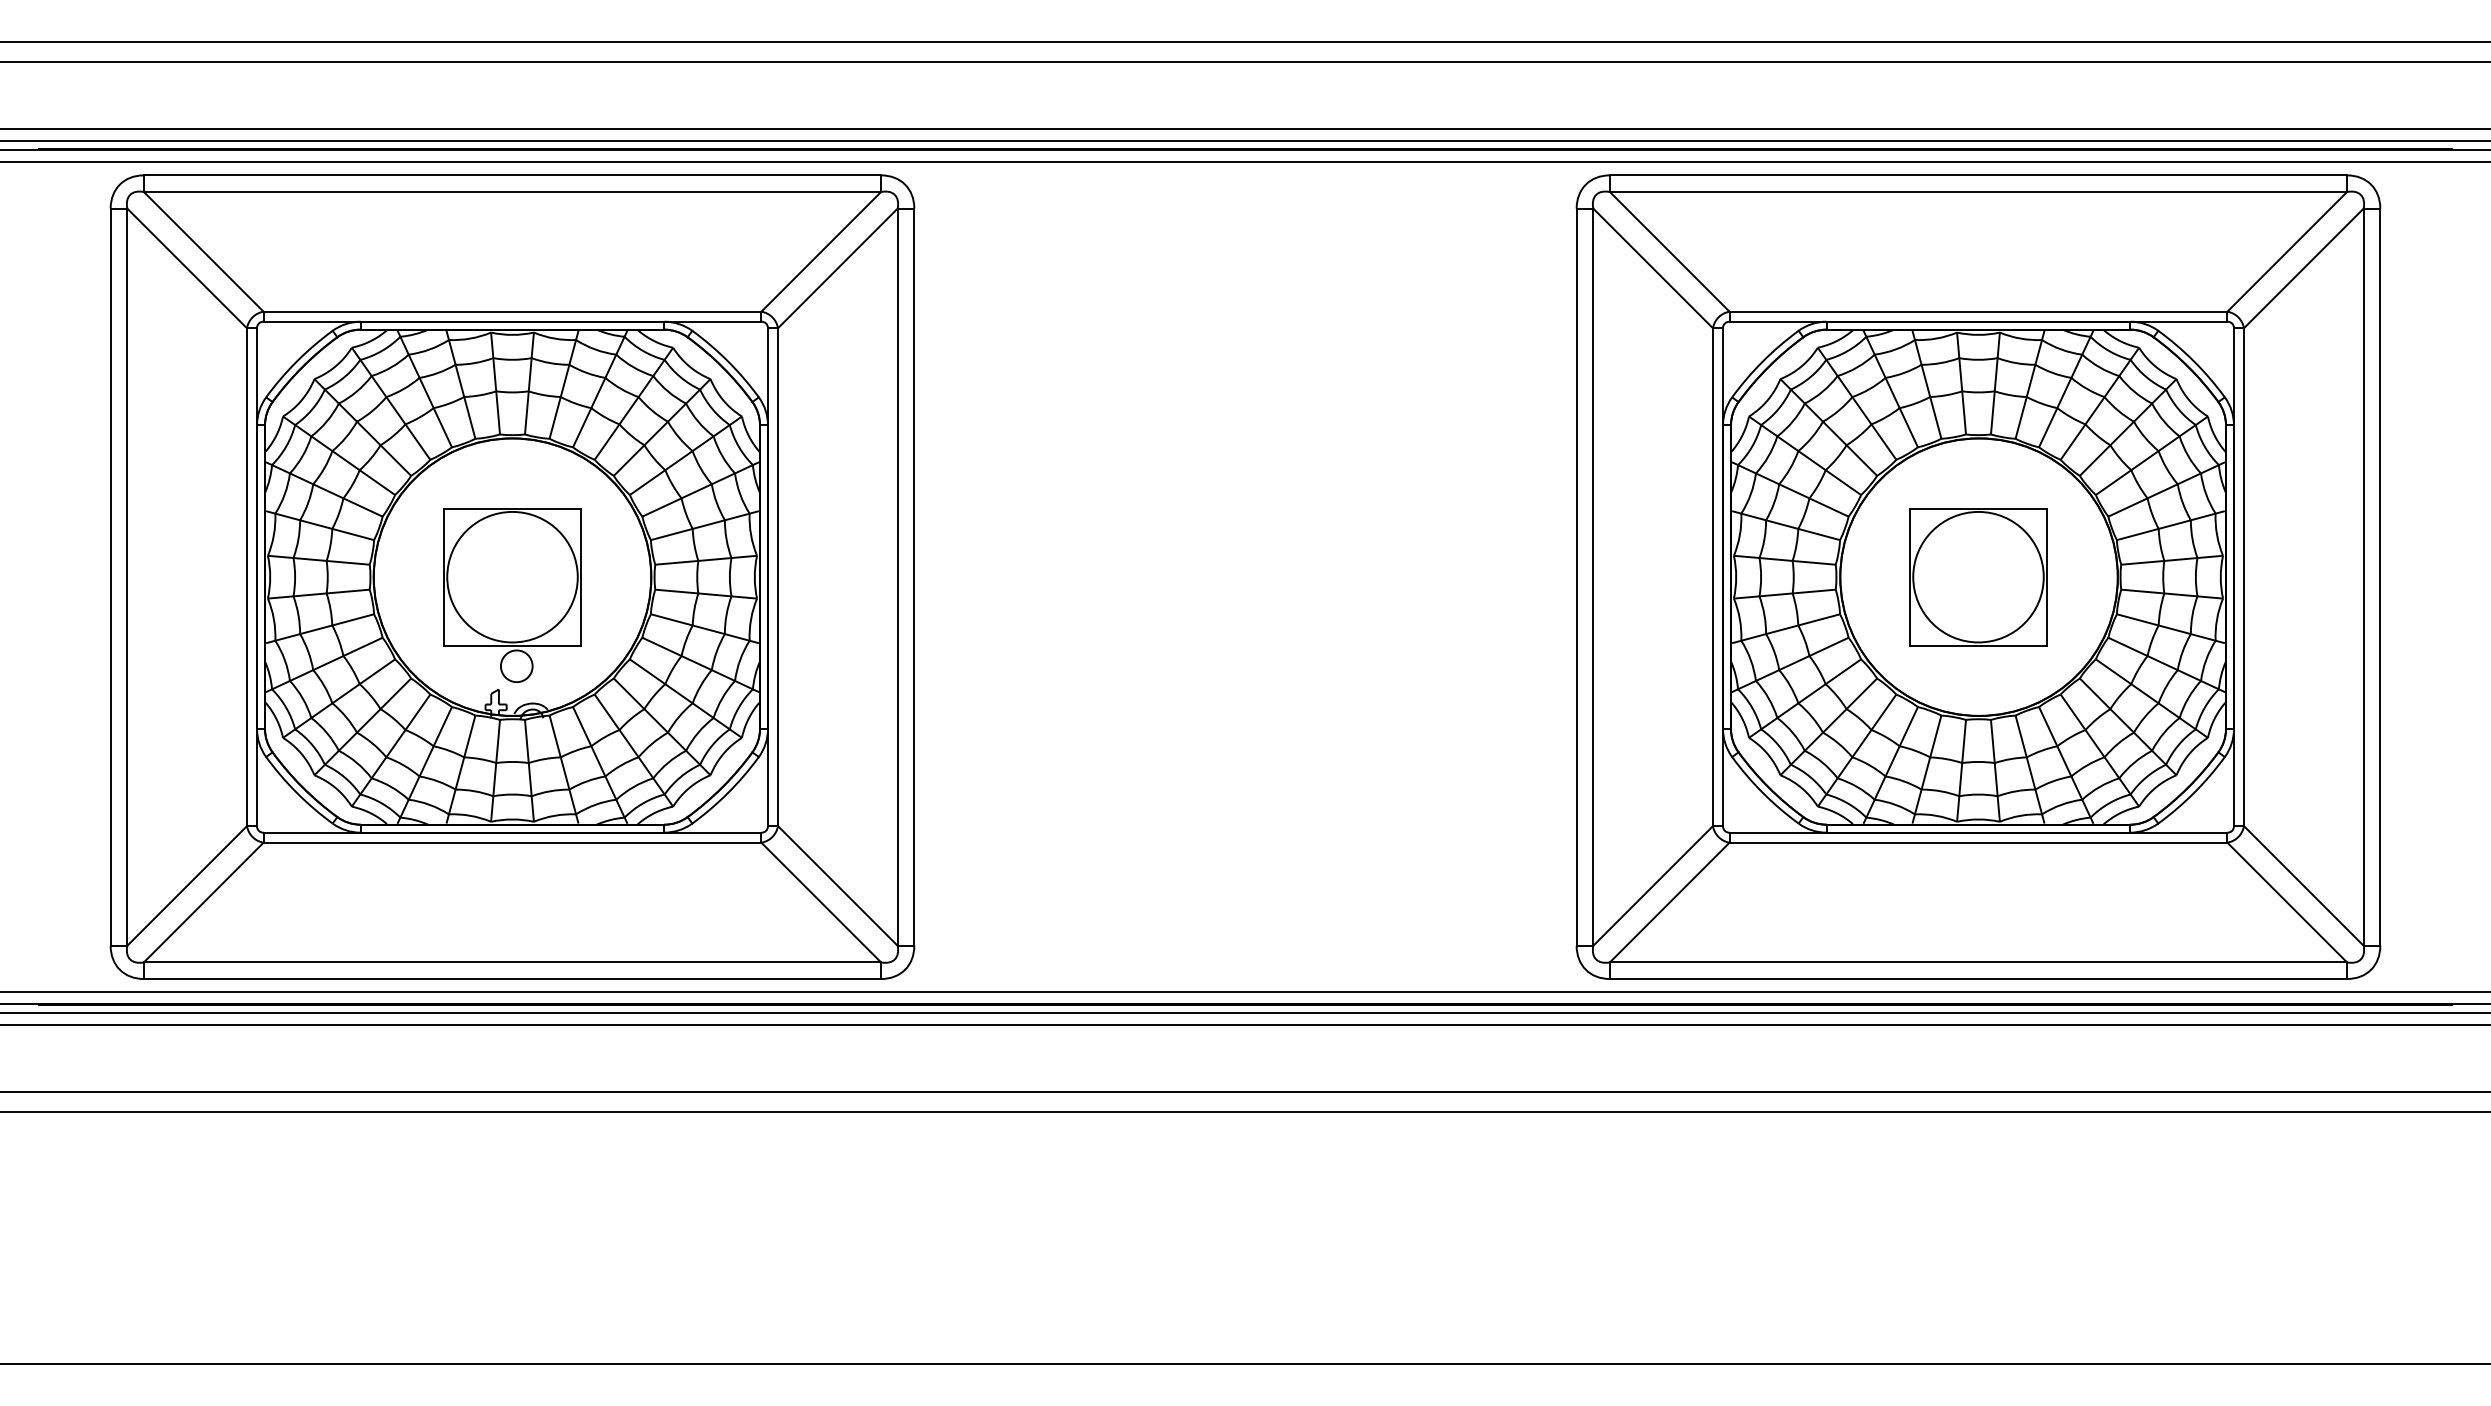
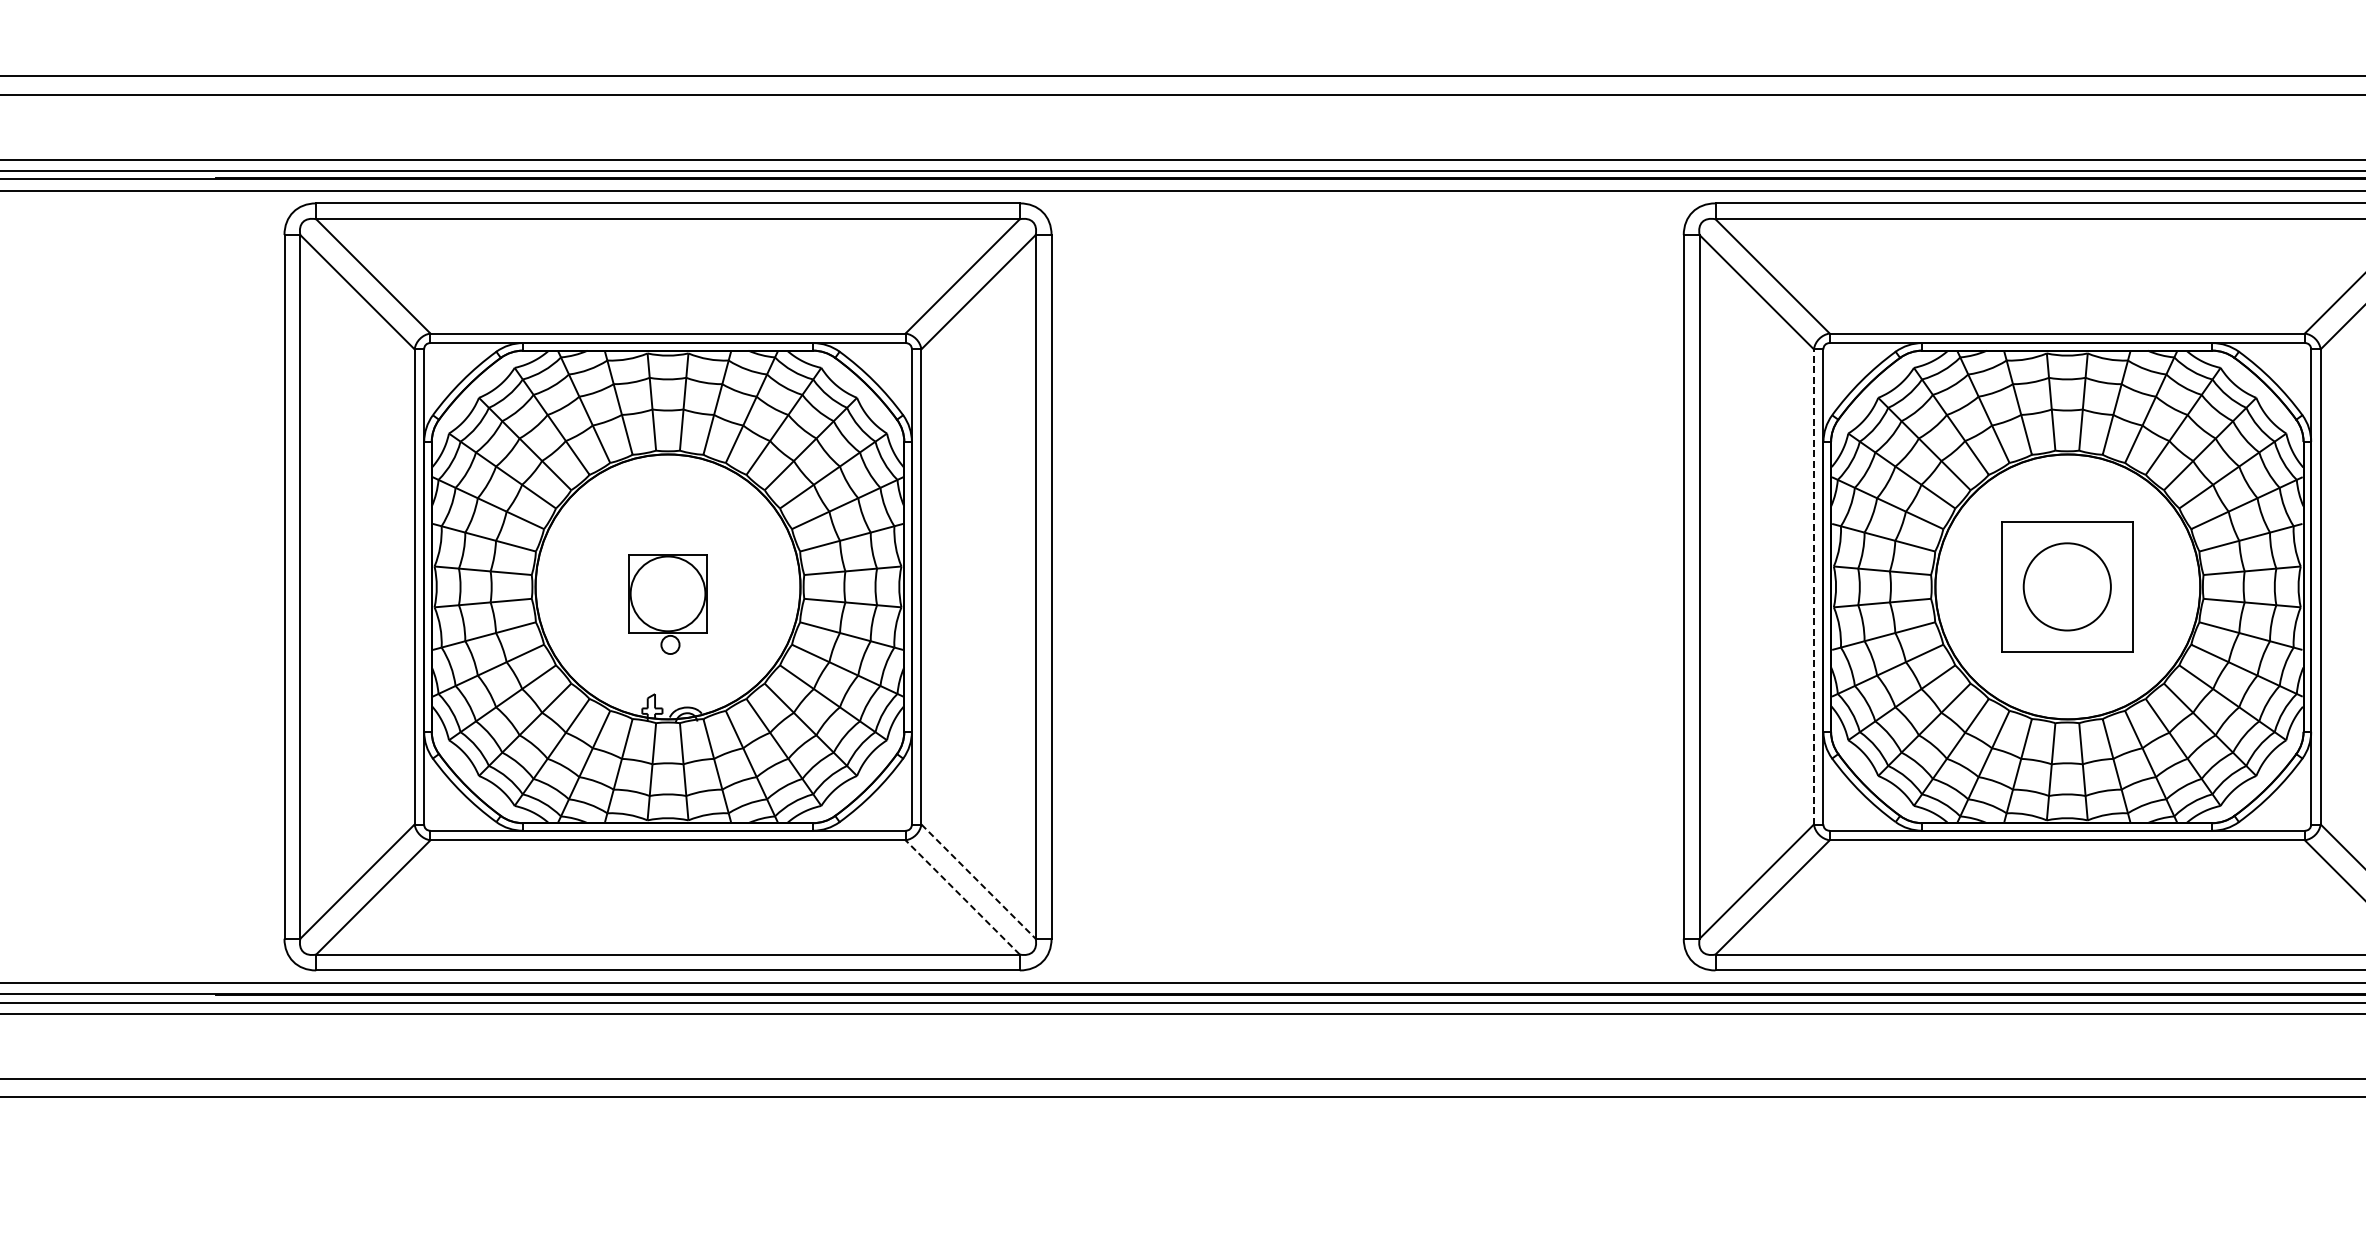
circle: (1978, 576) -> (2067, 586), size x0.7
line: (1713, 577) -> (1814, 587), solid -> dashed
part: (512, 595) -> (668, 604), size x0.6
line: (837, 885) -> (978, 881), solid -> dashed
line: (821, 902) -> (962, 897), solid -> dashed

